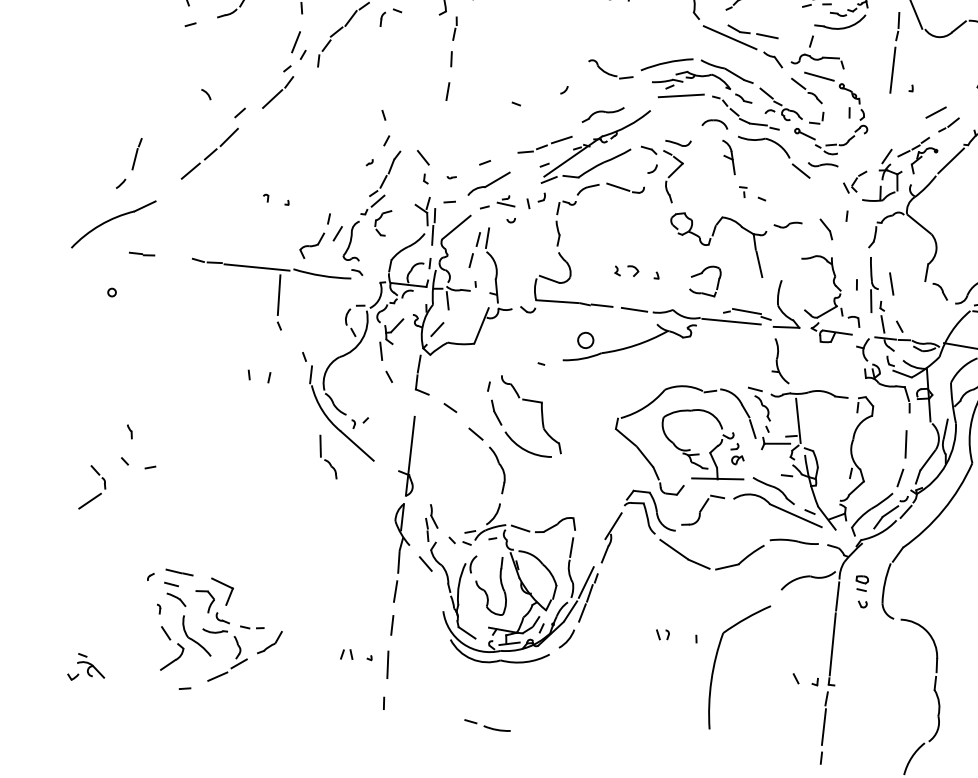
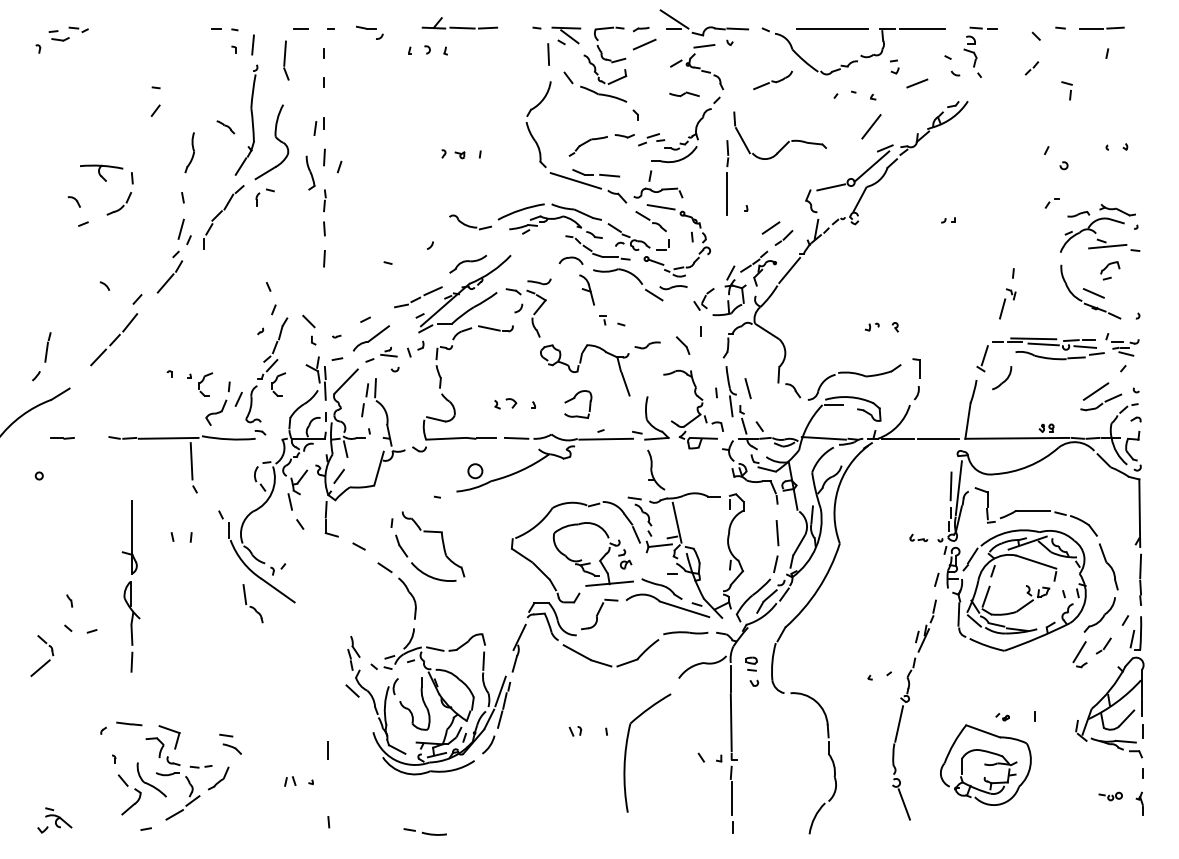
line: (681, 95) -> (537, 238), removed
part: (303, 213) -> (205, 384), added
line: (747, 311) -> (619, 428), removed
part: (403, 509) -> (130, 586), moved
part: (175, 593) -> (230, 743), moved
line: (388, 664) -> (328, 786), removed

